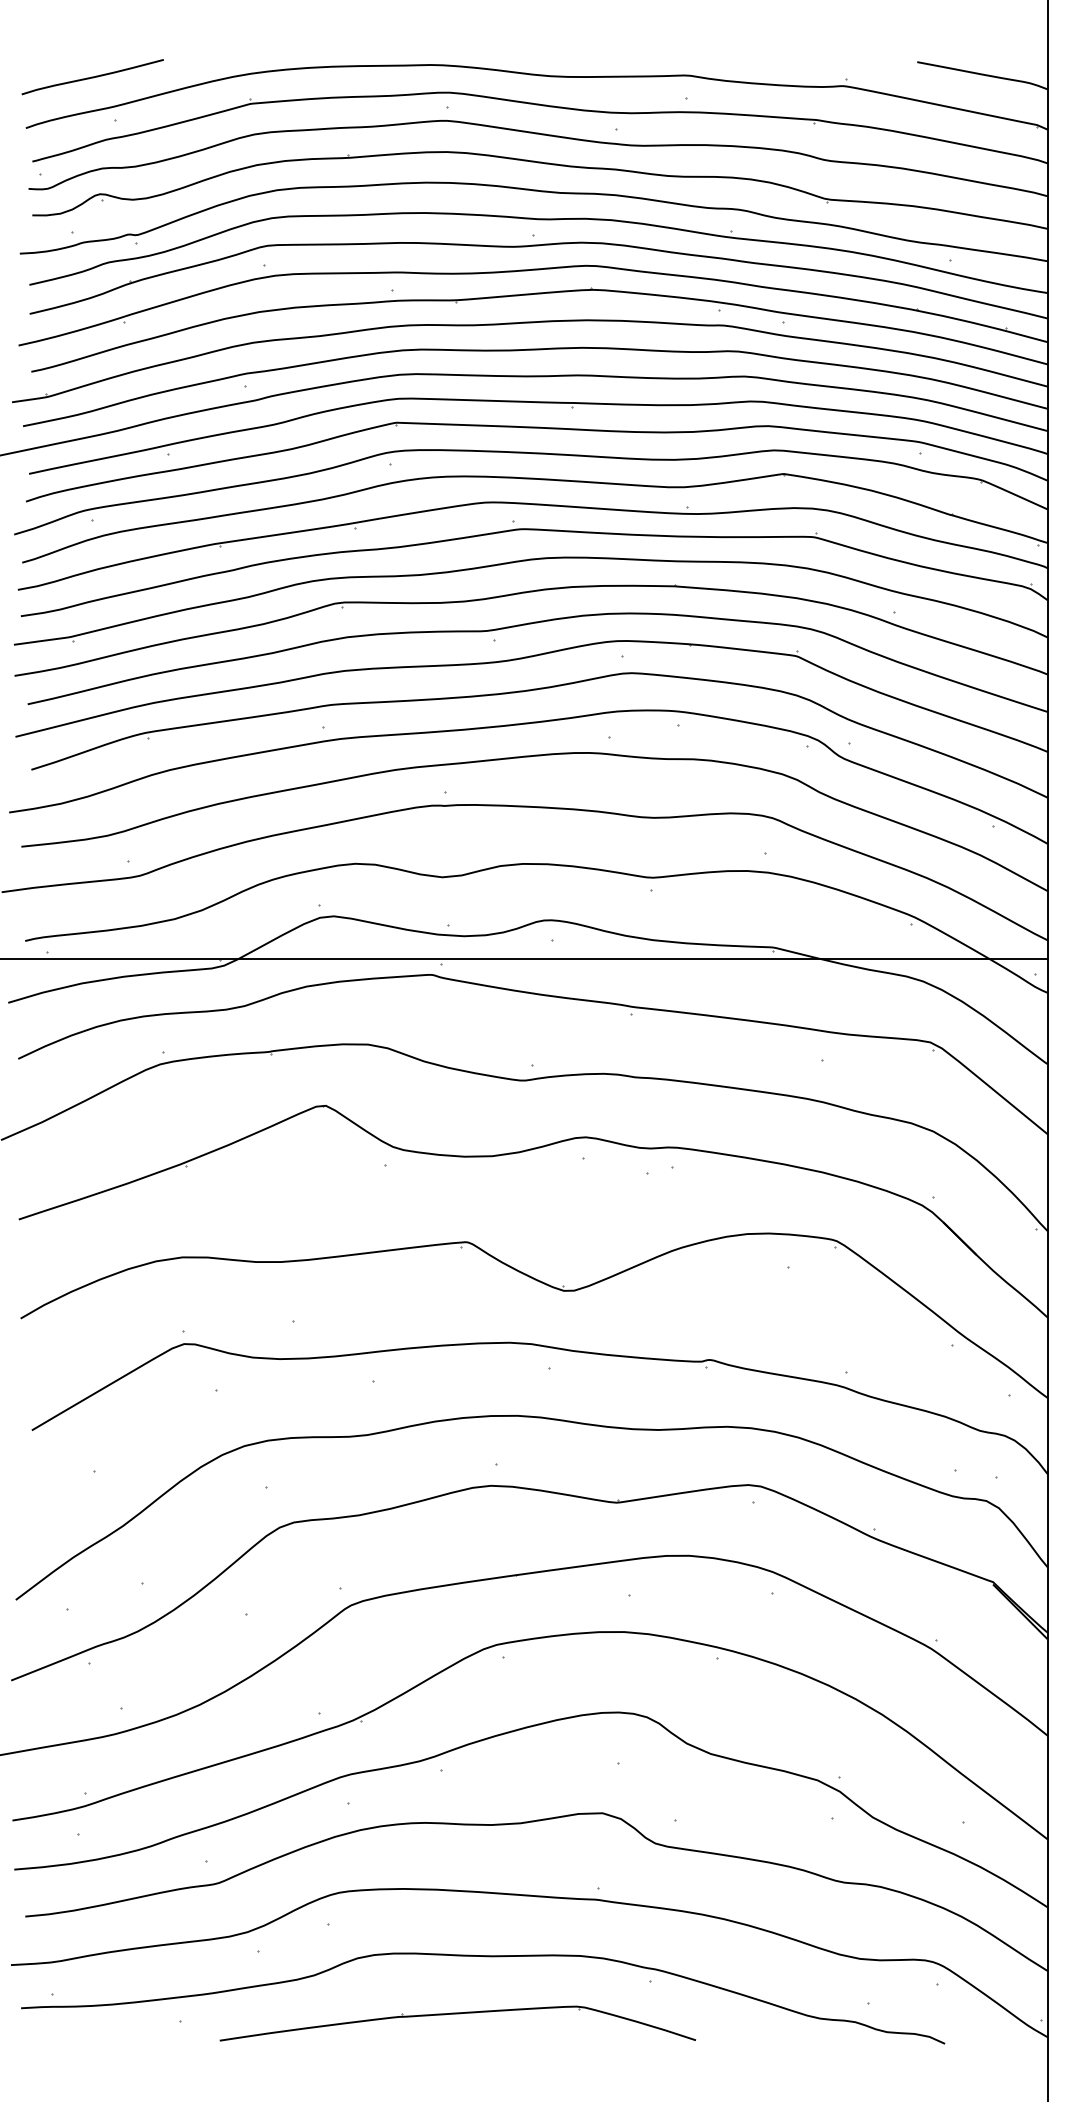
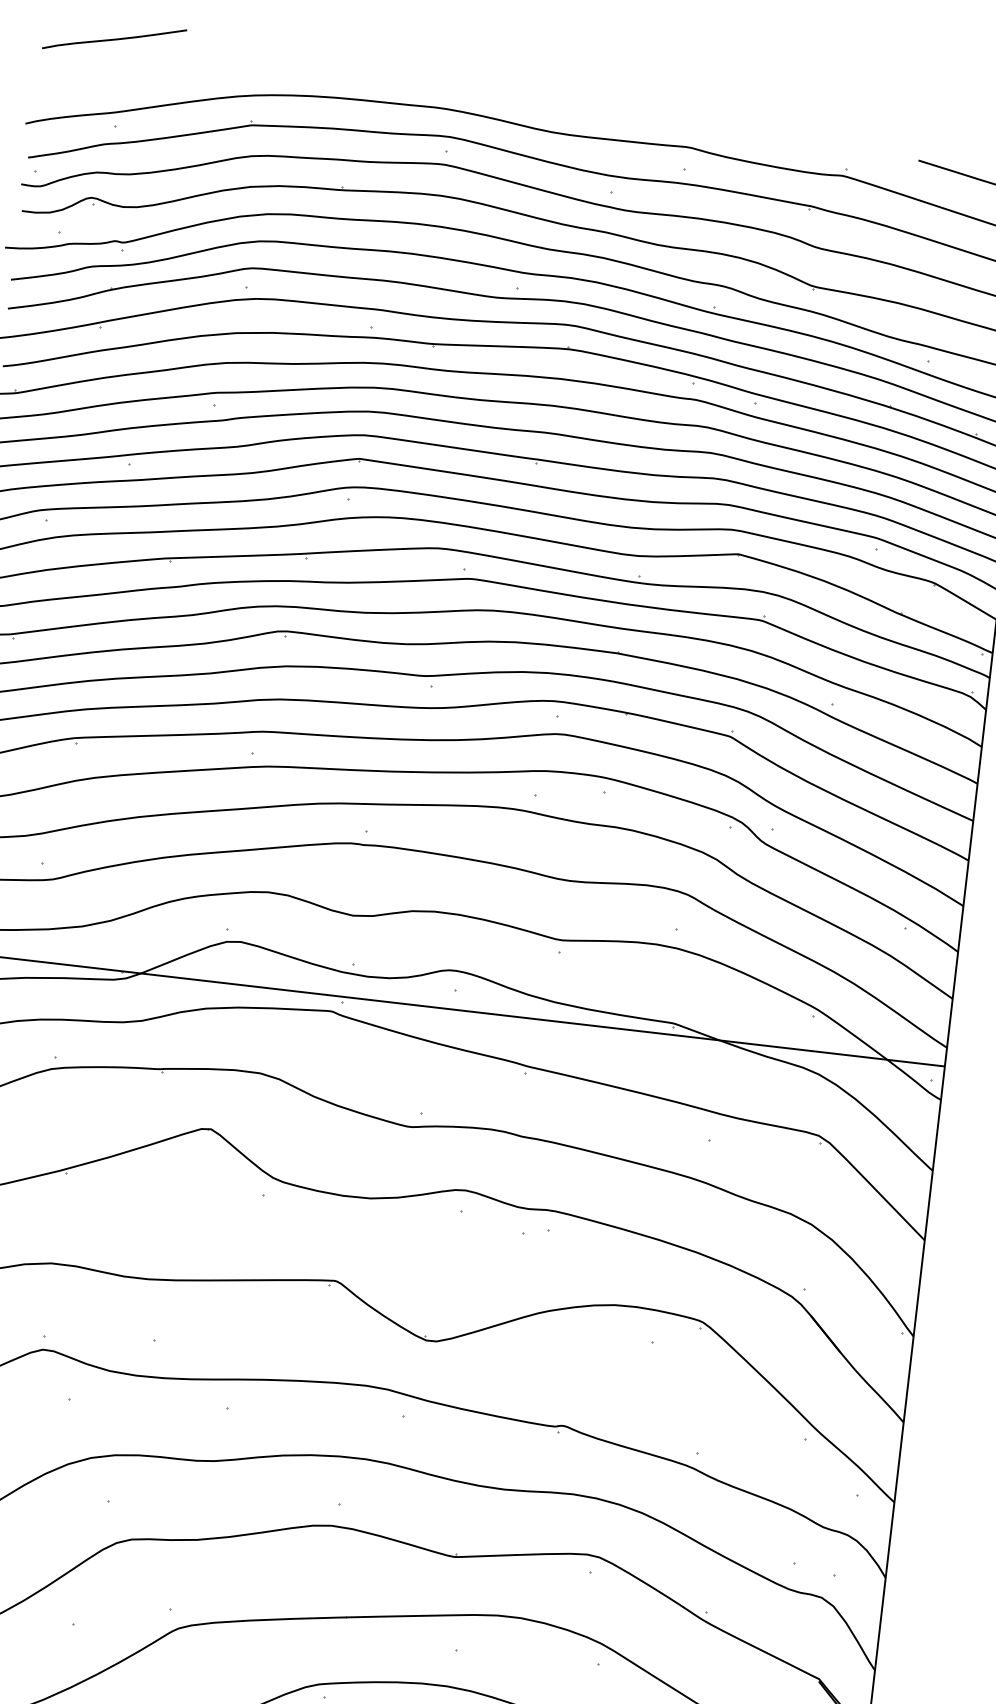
curve: (92, 77) -> (114, 39), moved

